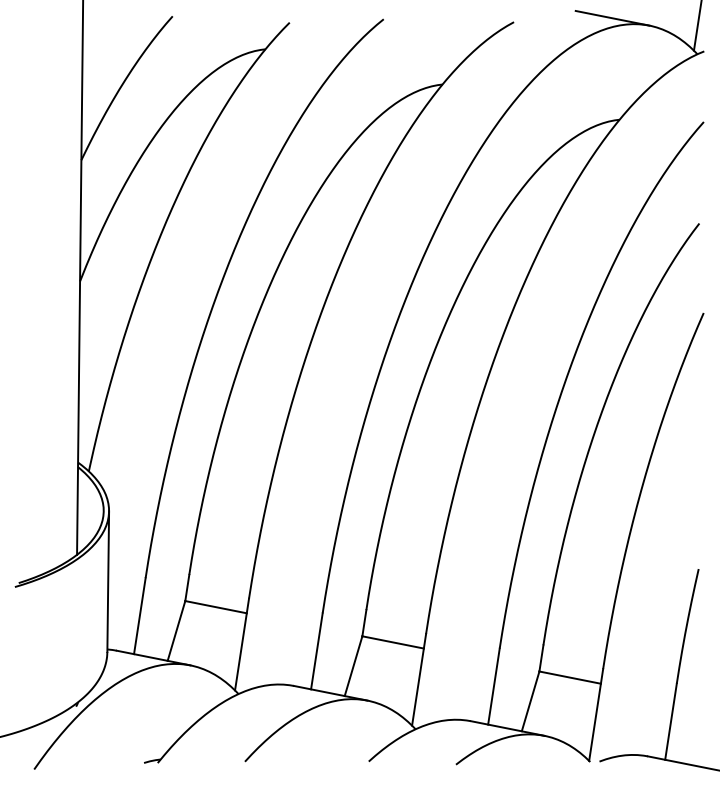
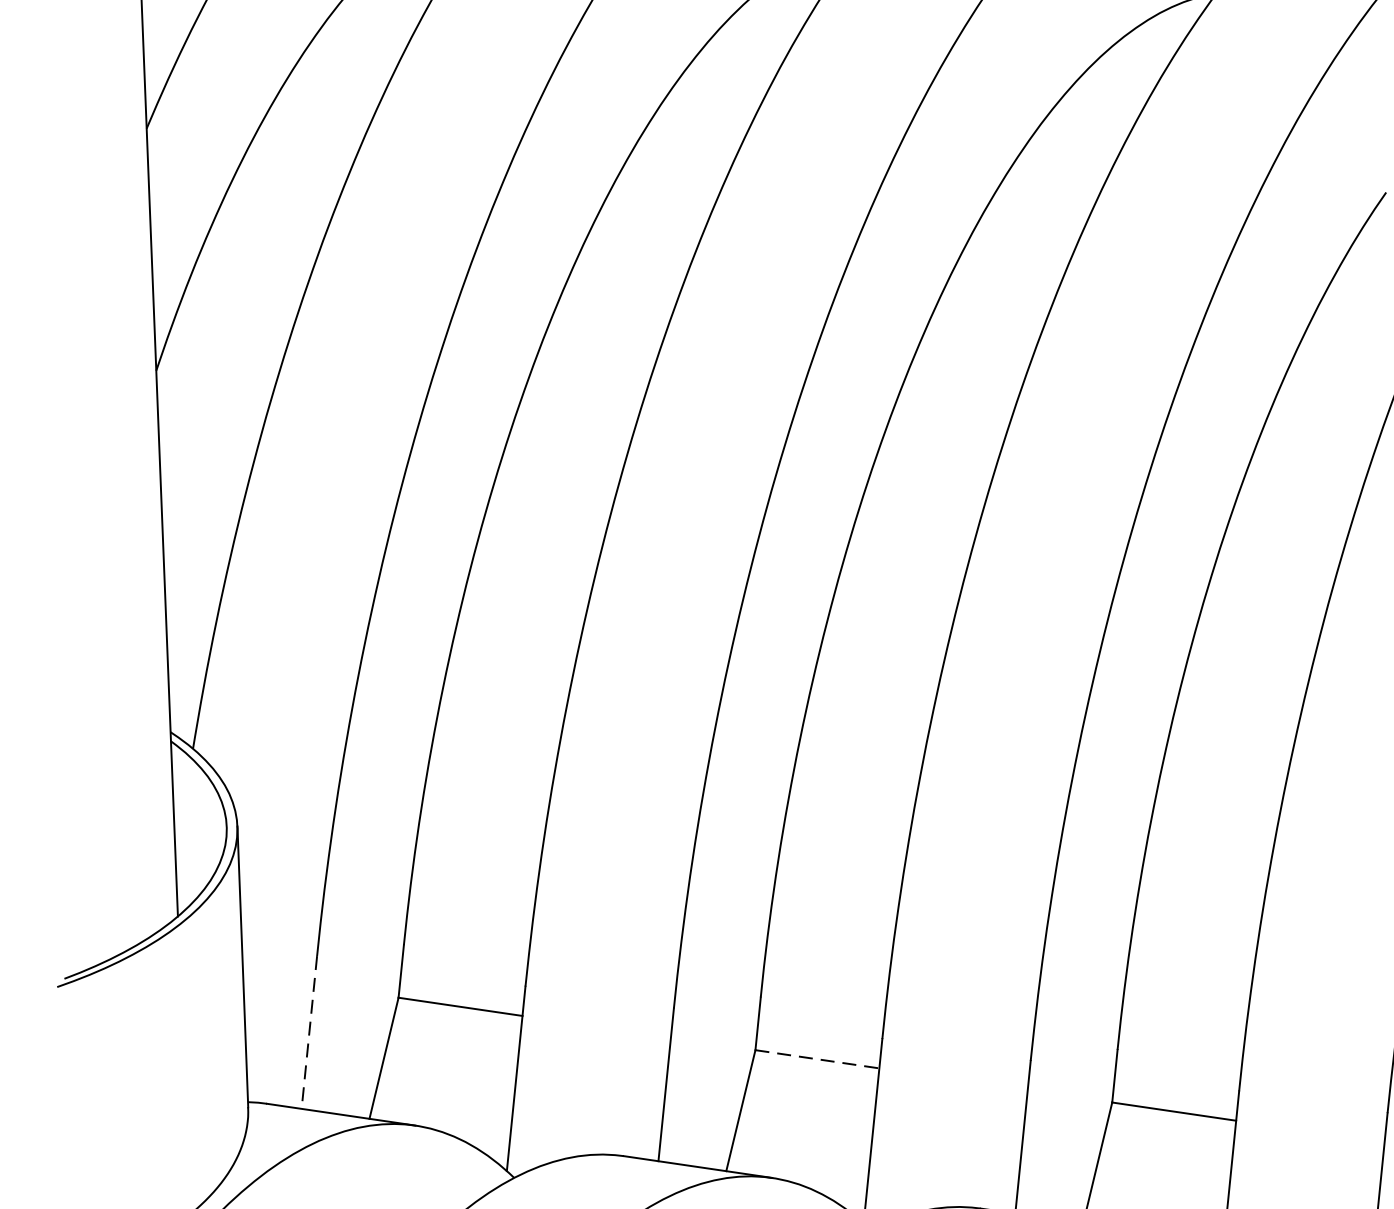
line: (139, 616) -> (308, 1033), solid -> dashed
line: (393, 642) -> (818, 1059), solid -> dashed

